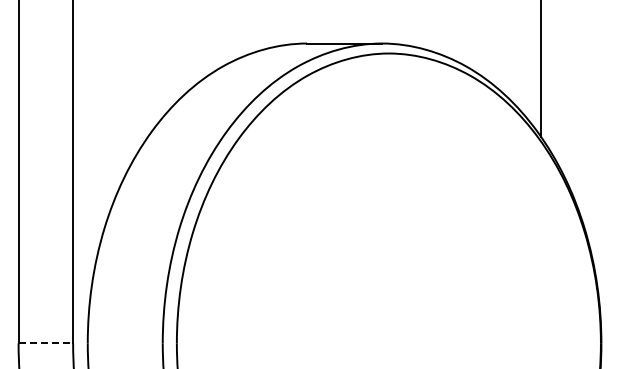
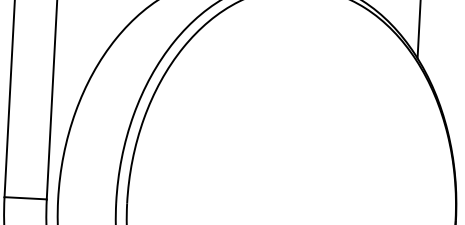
line: (46, 343) -> (26, 198), dashed -> solid

